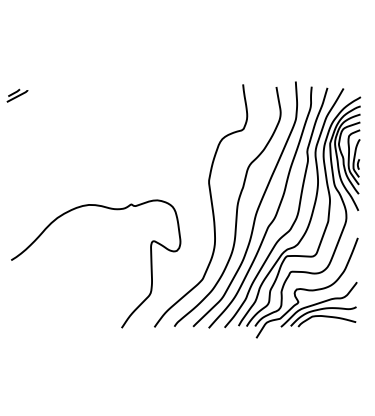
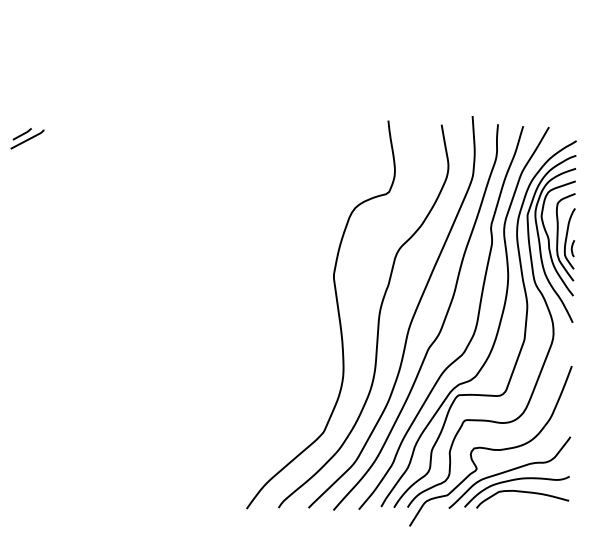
curve: (150, 263) -> (240, 406), removed

